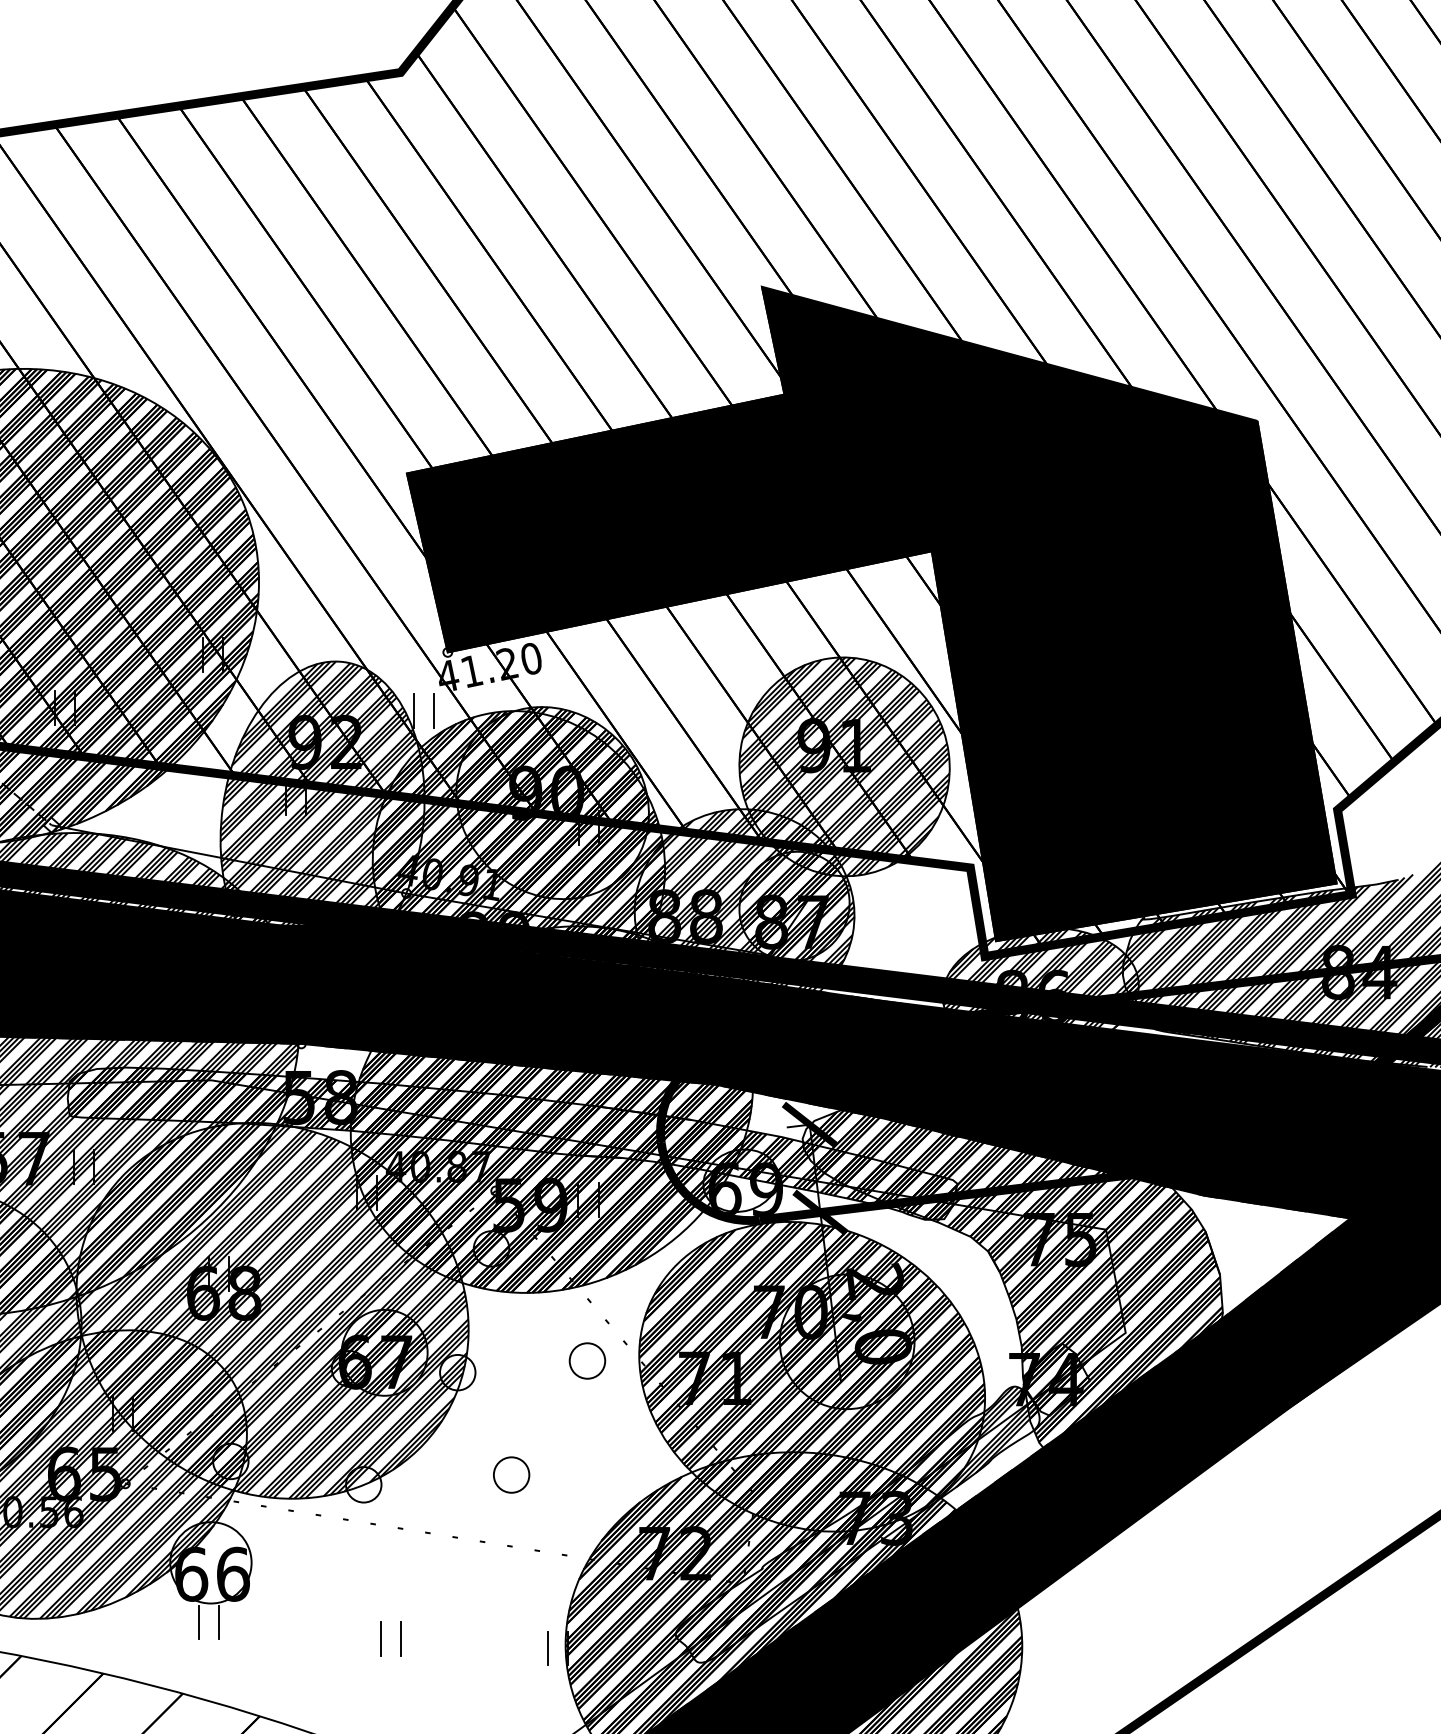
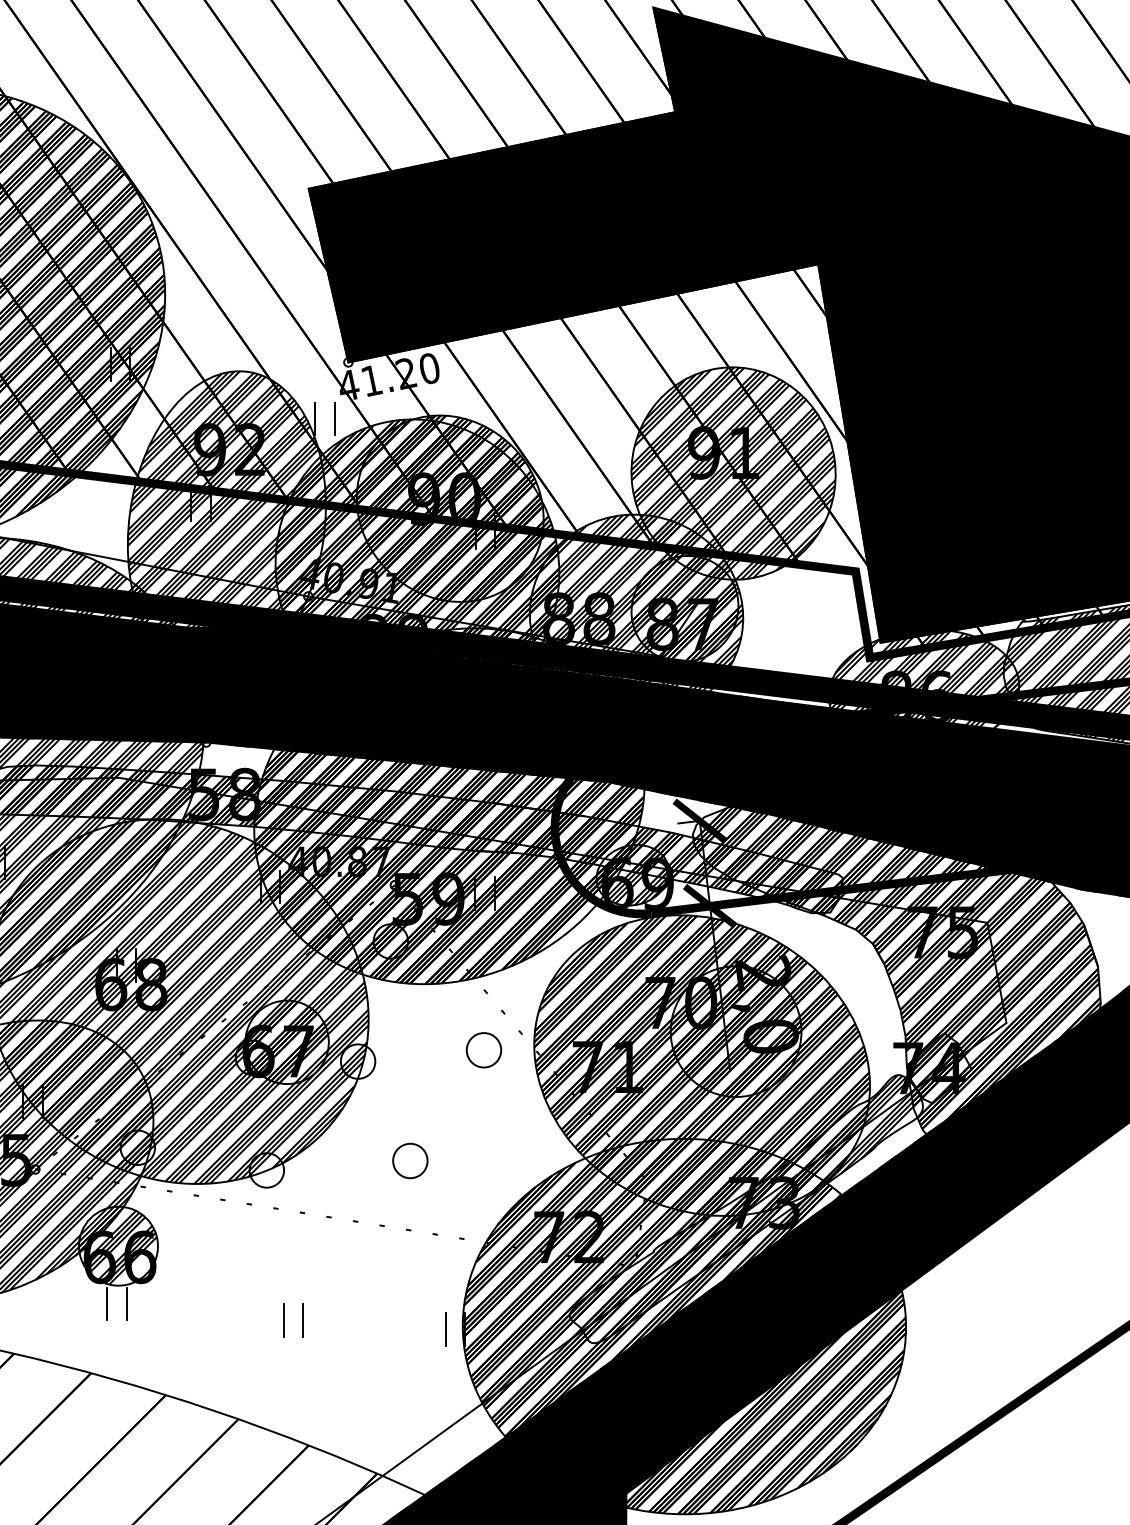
hatch: (740, 1180) -> (632, 875), added
hatch: (210, 1562) -> (118, 1245), added

